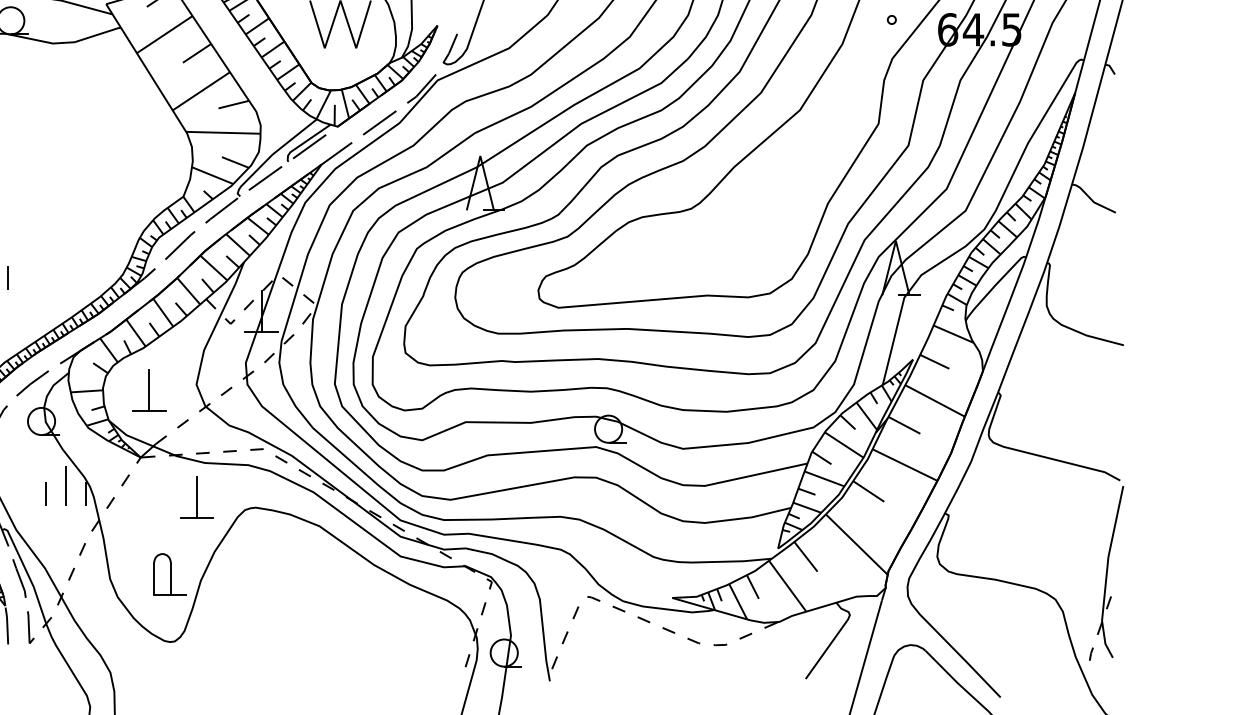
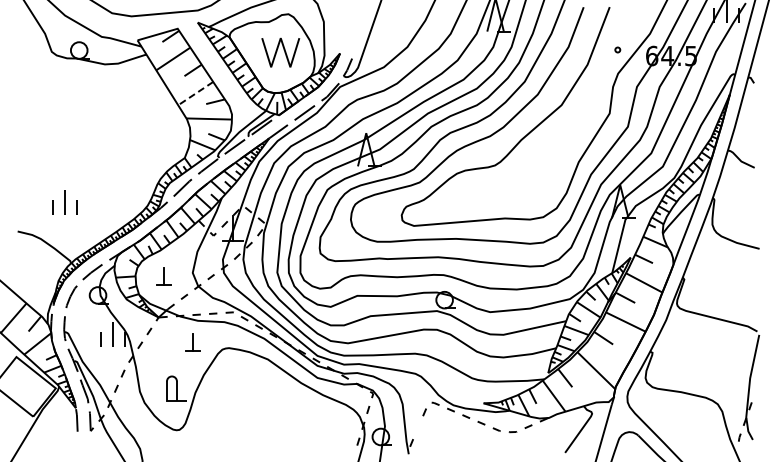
line: (200, 91) -> (195, 93), solid -> dashed
part: (148, 390) -> (163, 276), size x0.7
part: (196, 498) -> (192, 342), size x0.7
part: (564, 637) -> (417, 427), removed

